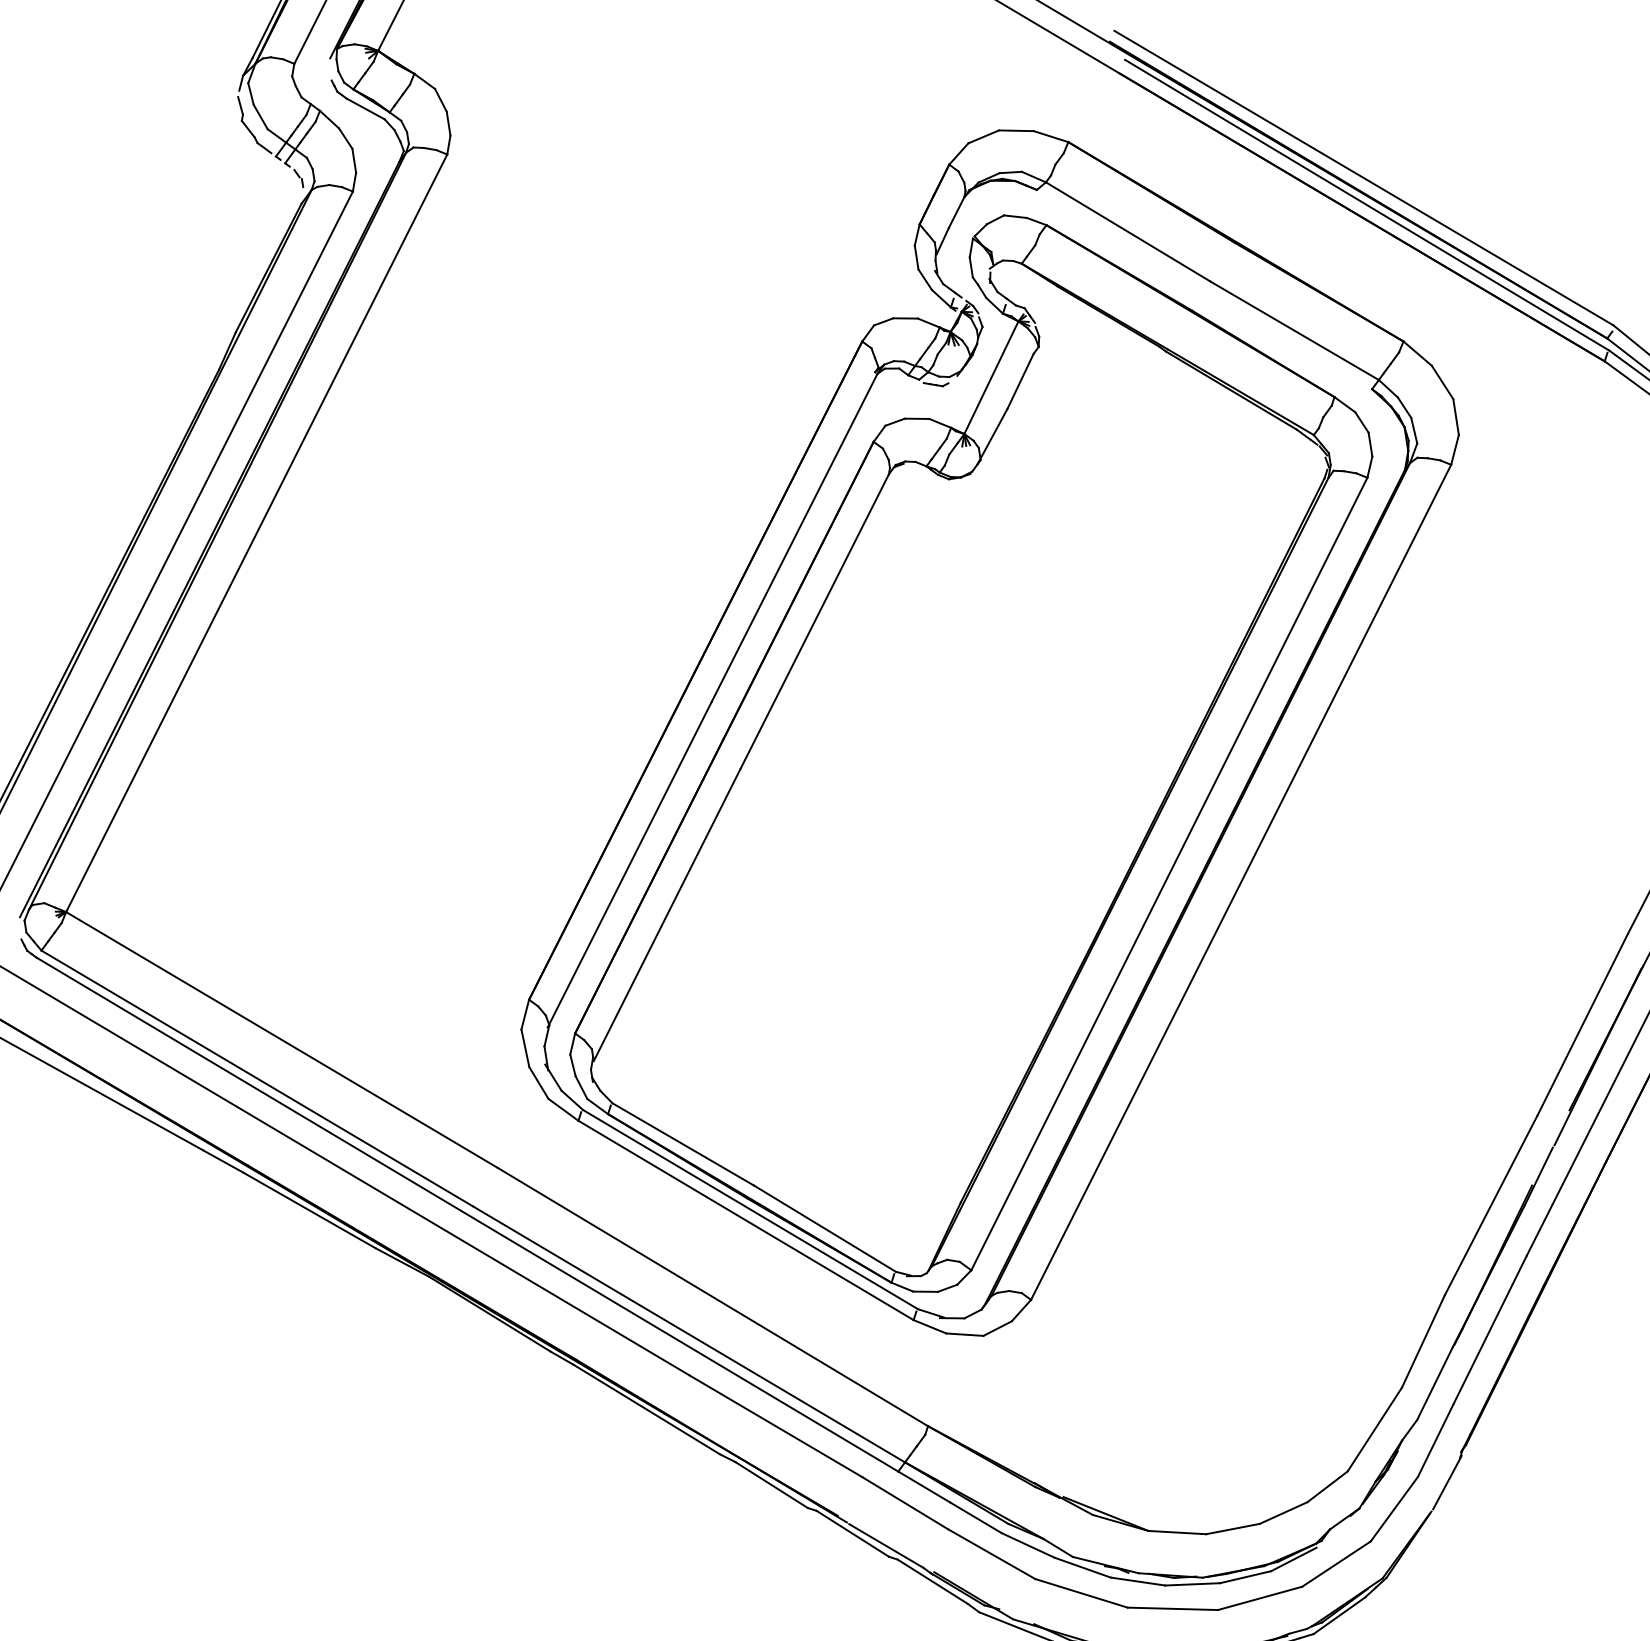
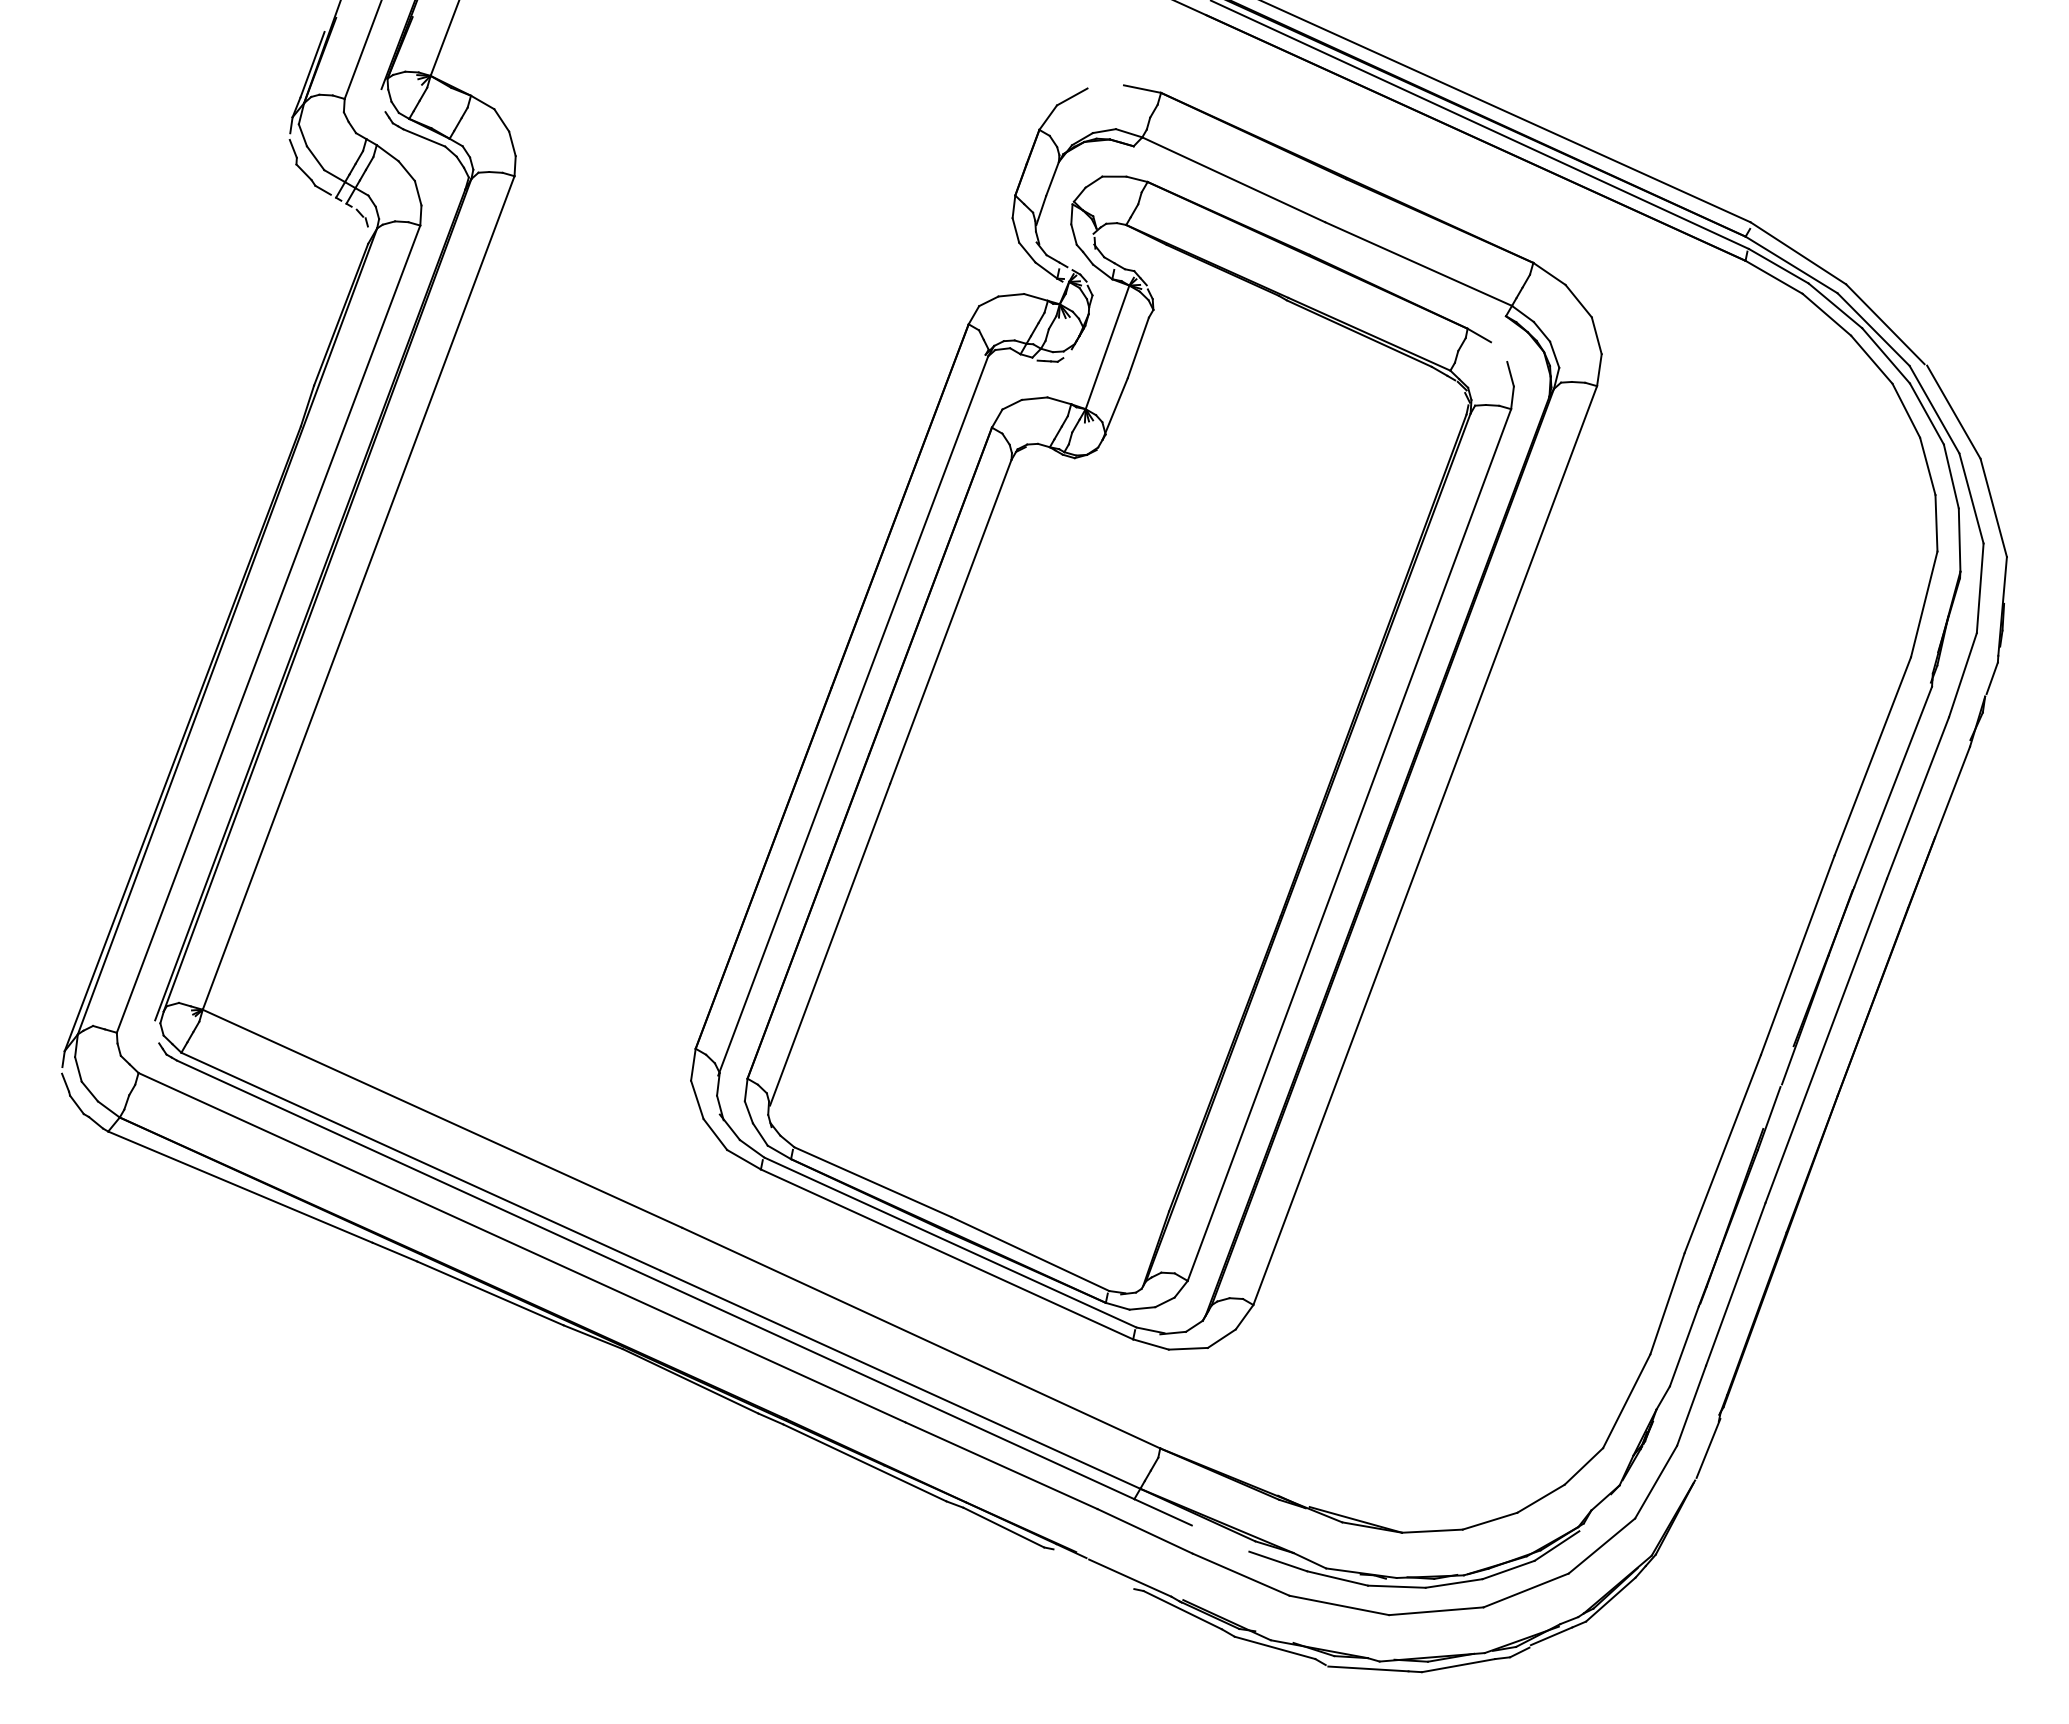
line: (1016, 130) -> (1105, 86), removed
line: (1362, 422) -> (1499, 352), removed
line: (975, 1517) -> (1220, 1538), removed
line: (852, 1534) -> (1093, 1569), removed

